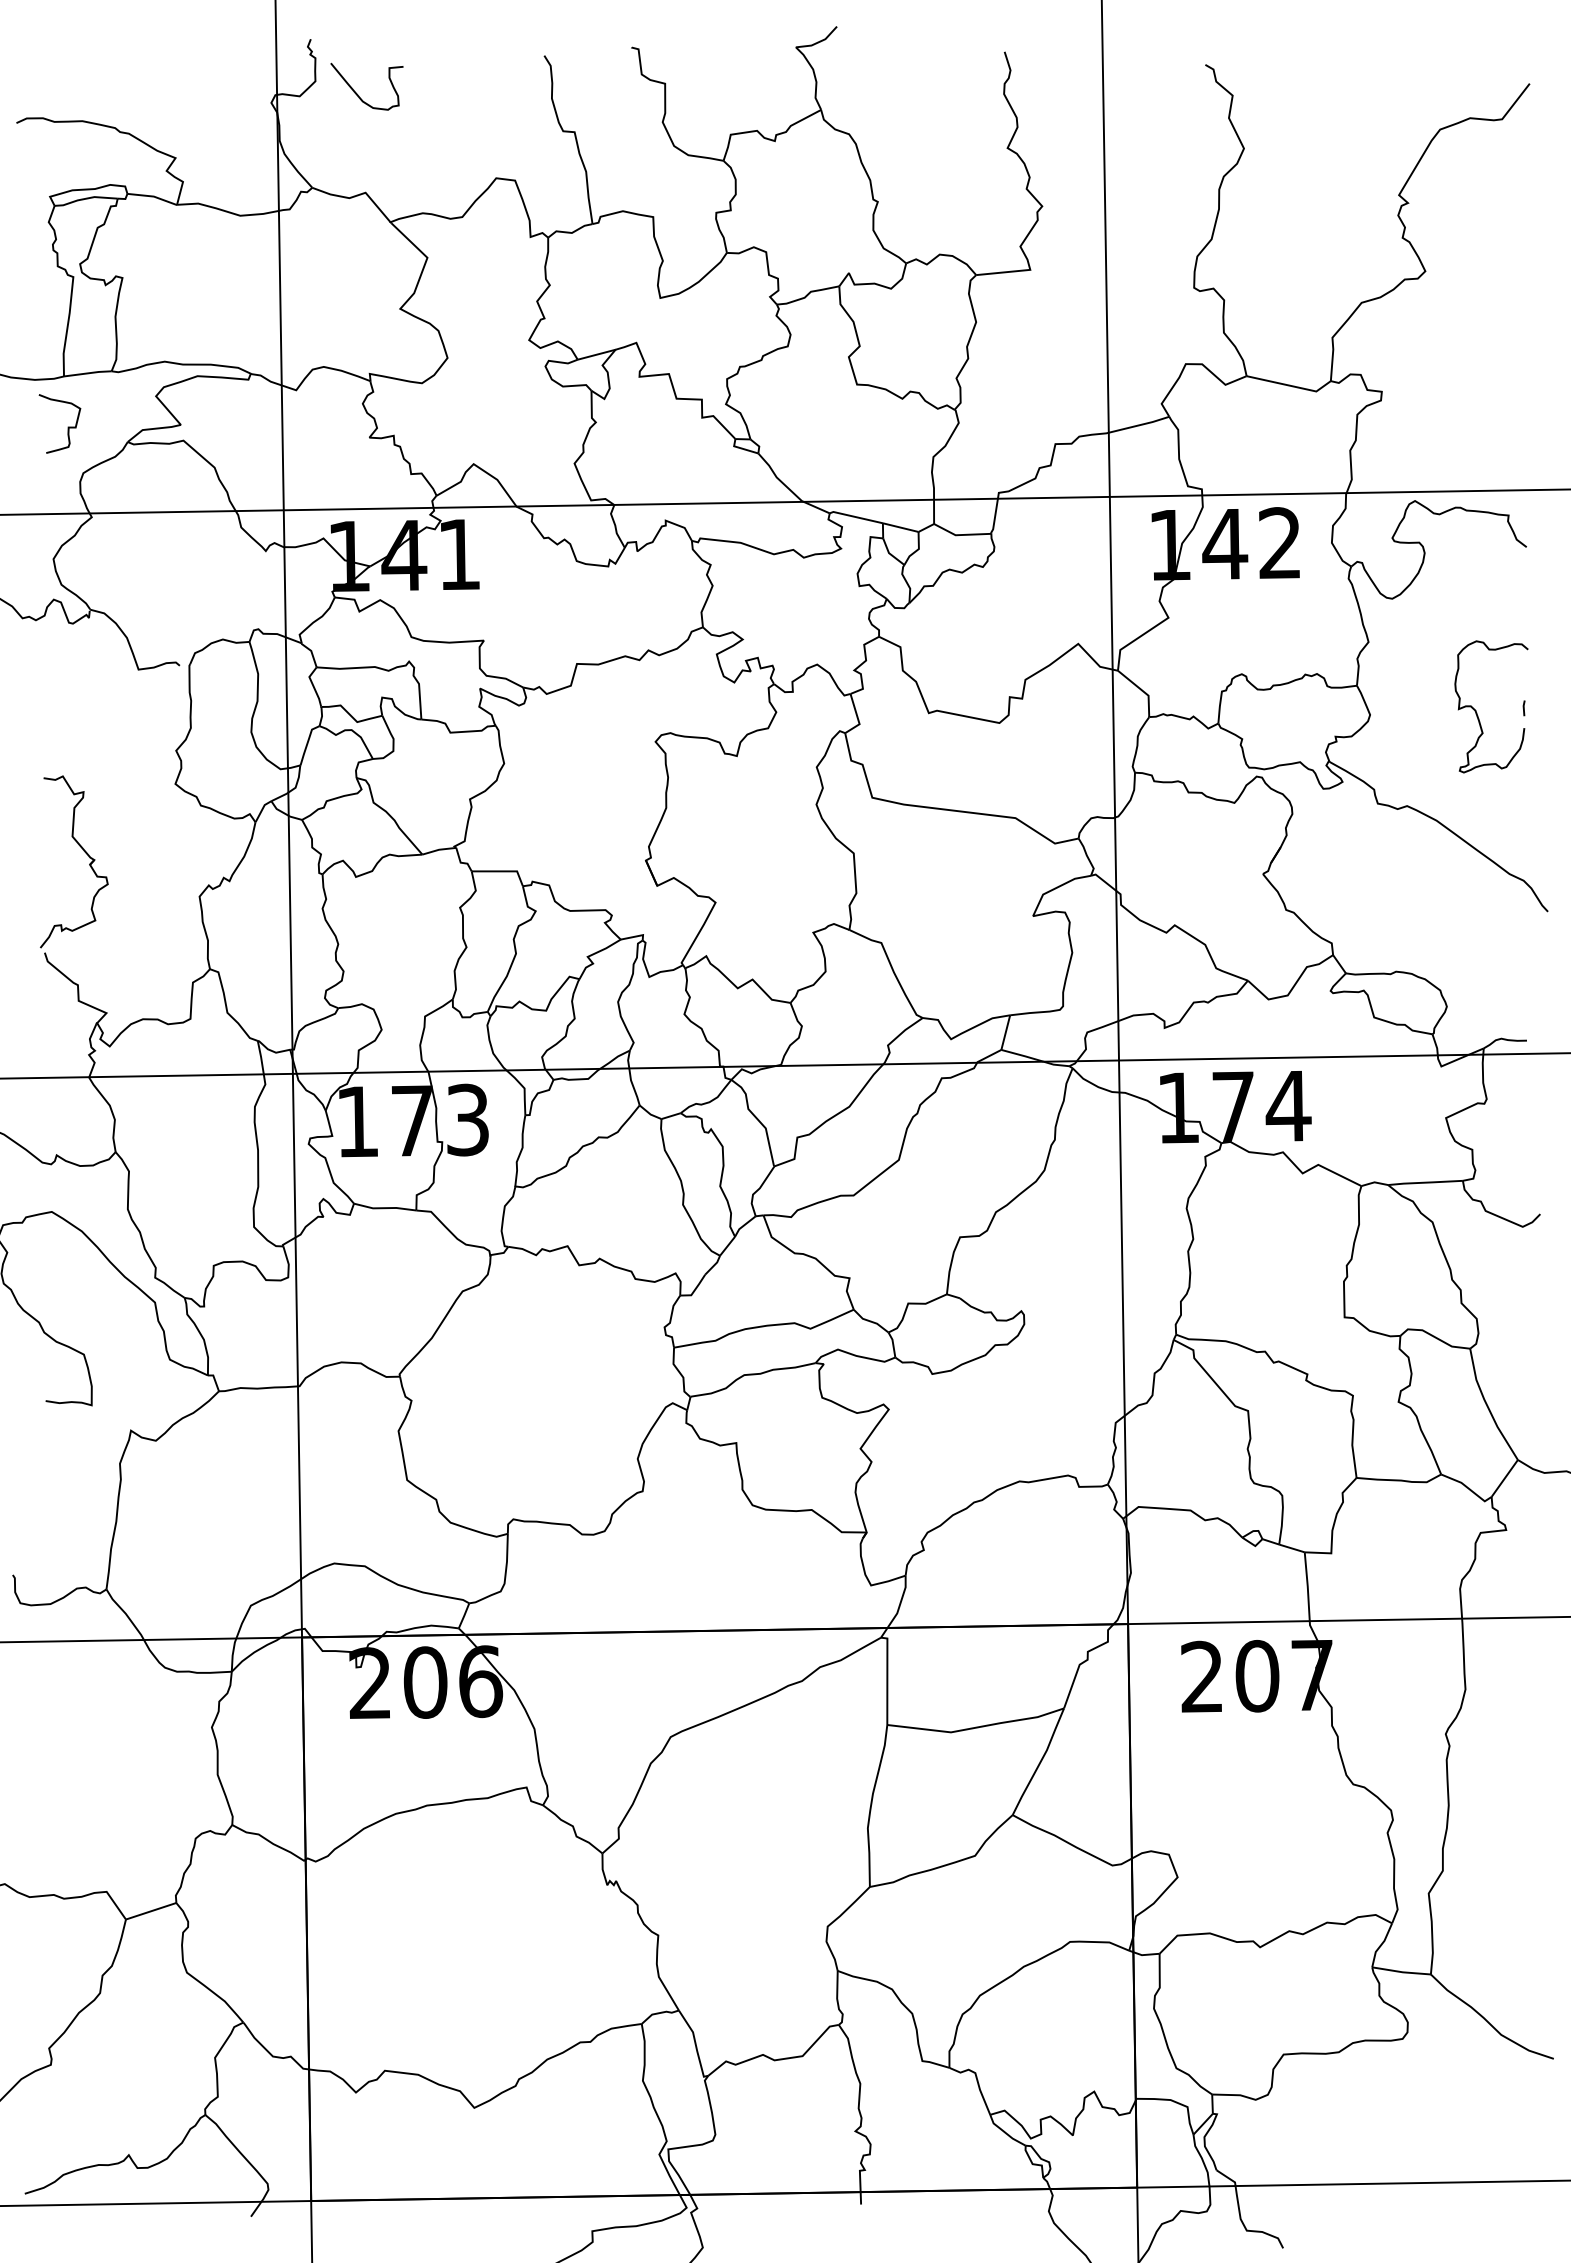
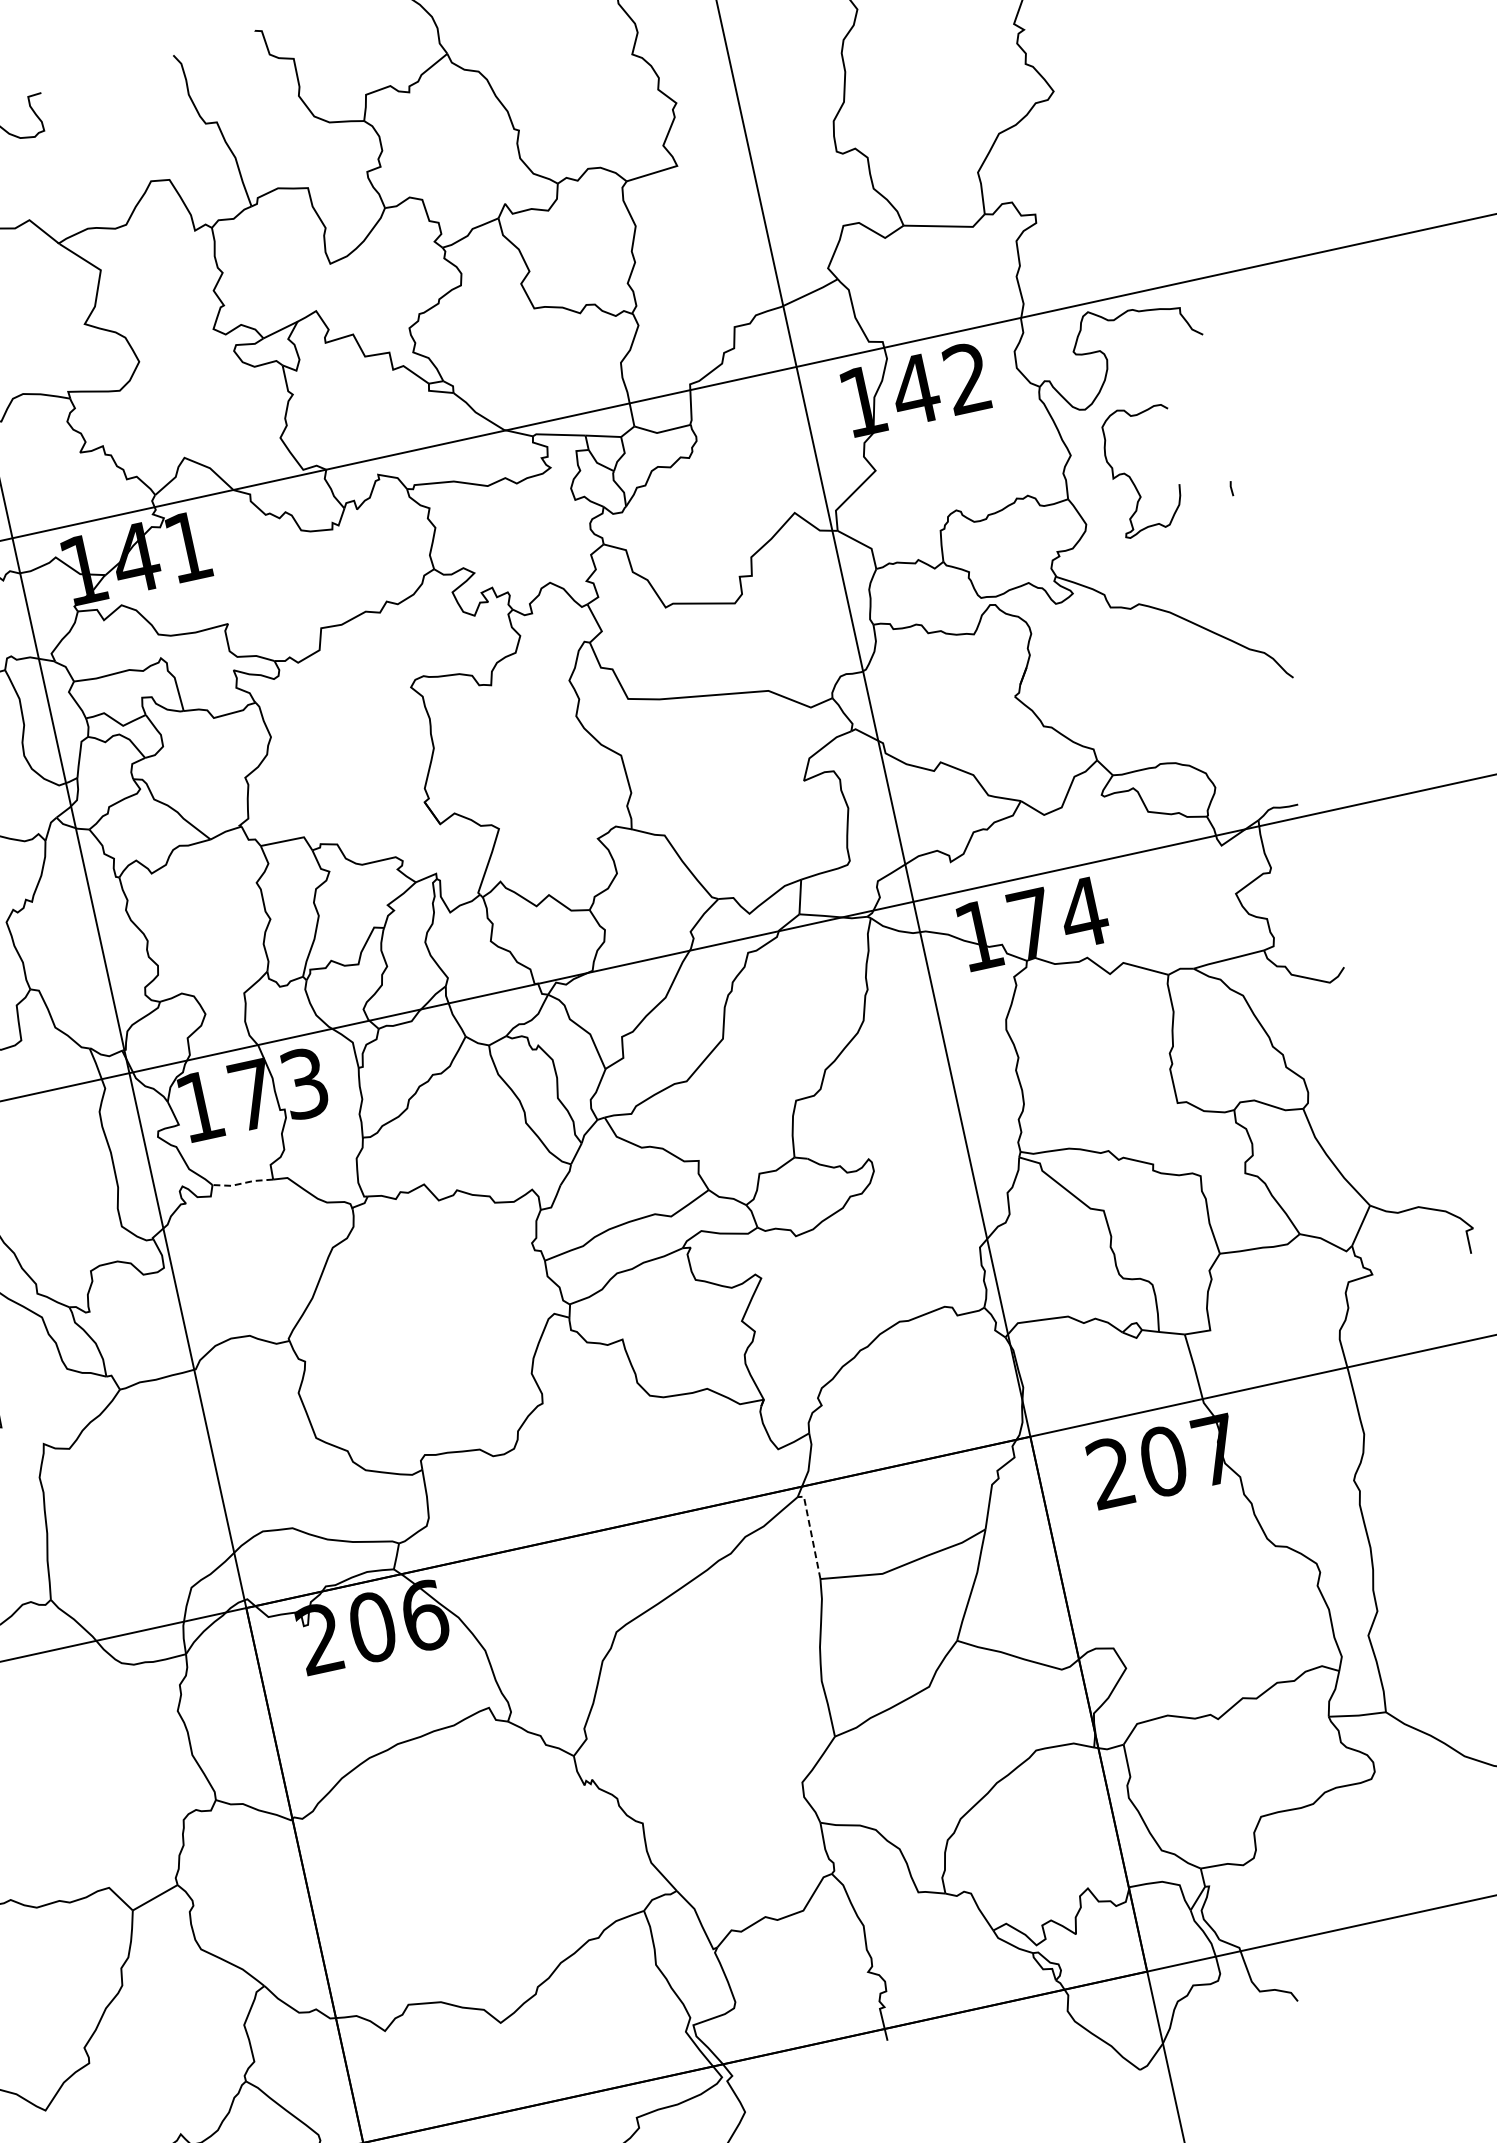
curve: (1477, 712) -> (1131, 478), moved
line: (384, 1208) -> (242, 1183), solid -> dashed
line: (887, 1677) -> (811, 1533), solid -> dashed

